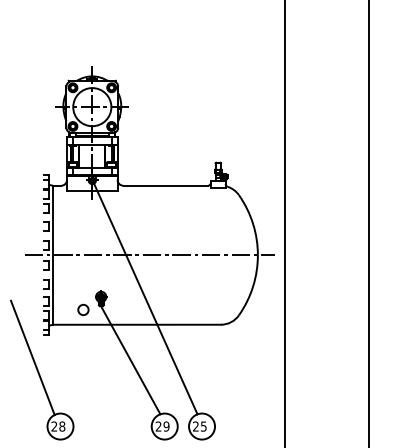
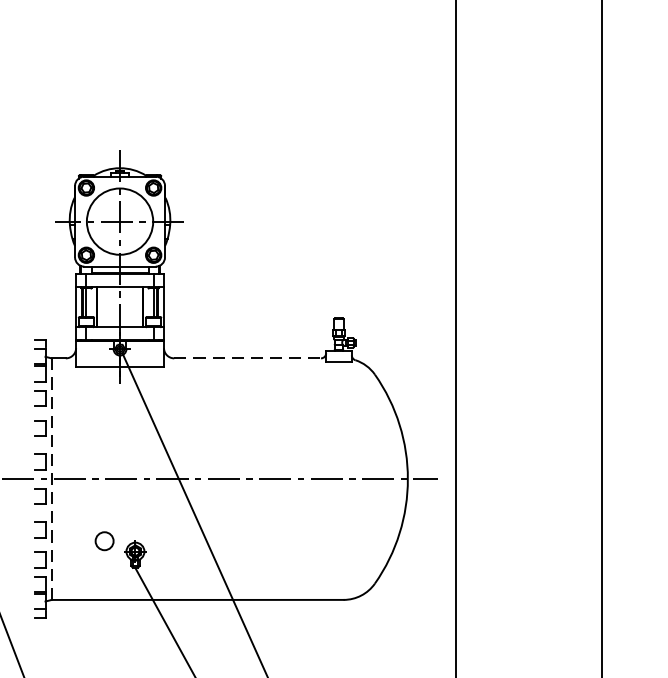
line: (166, 185) -> (248, 357), solid -> dashed
line: (53, 254) -> (52, 477), solid -> dashed
circle: (83, 309) -> (104, 540), moved

